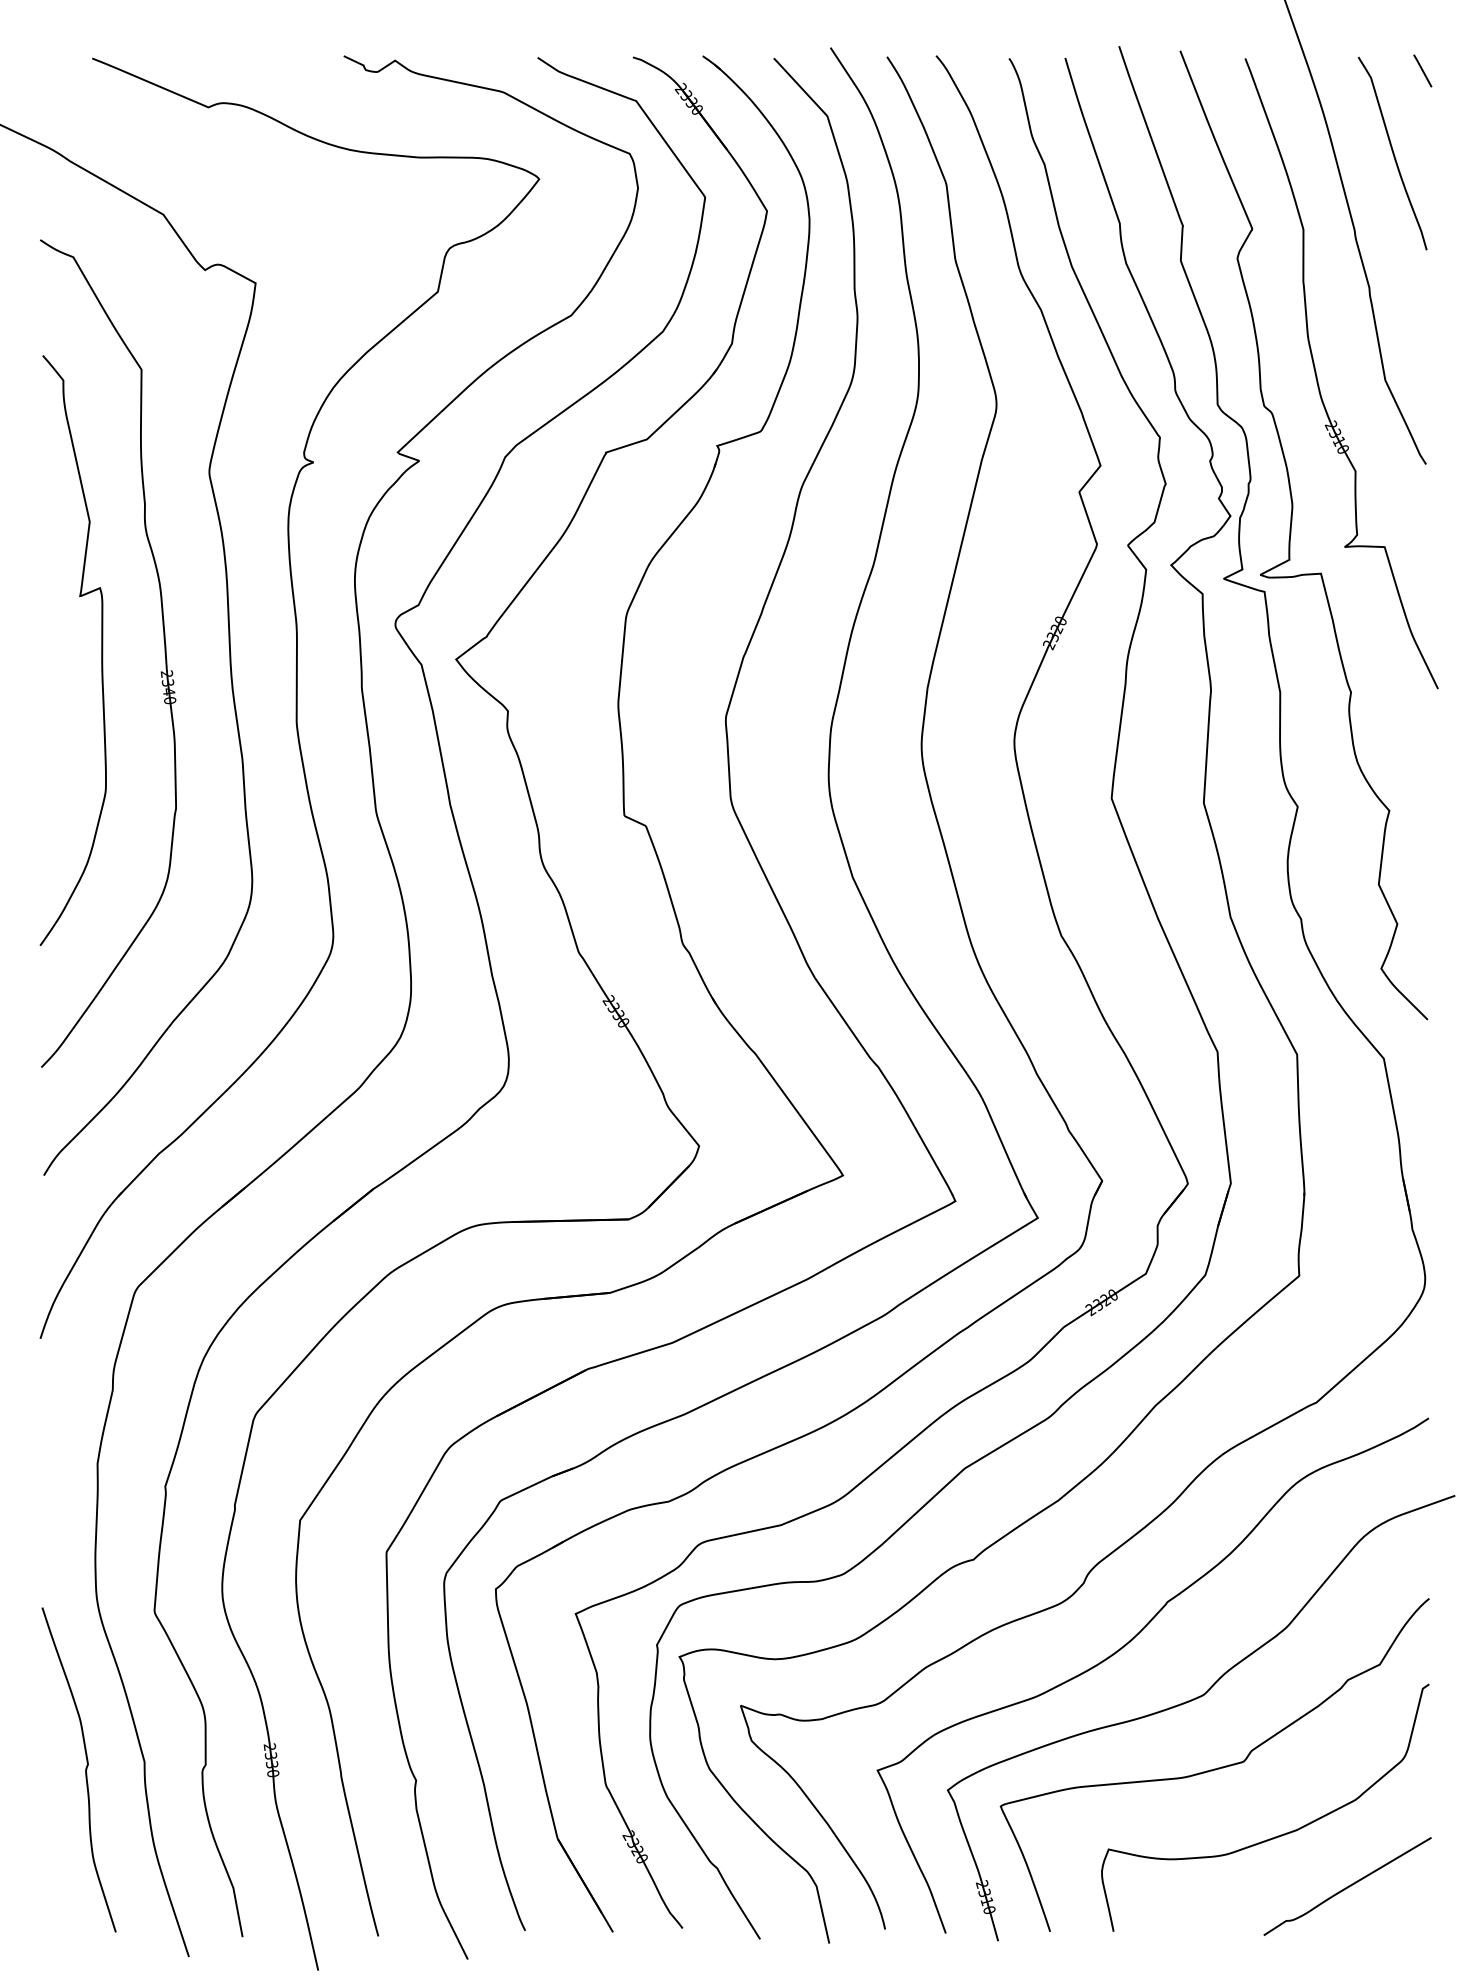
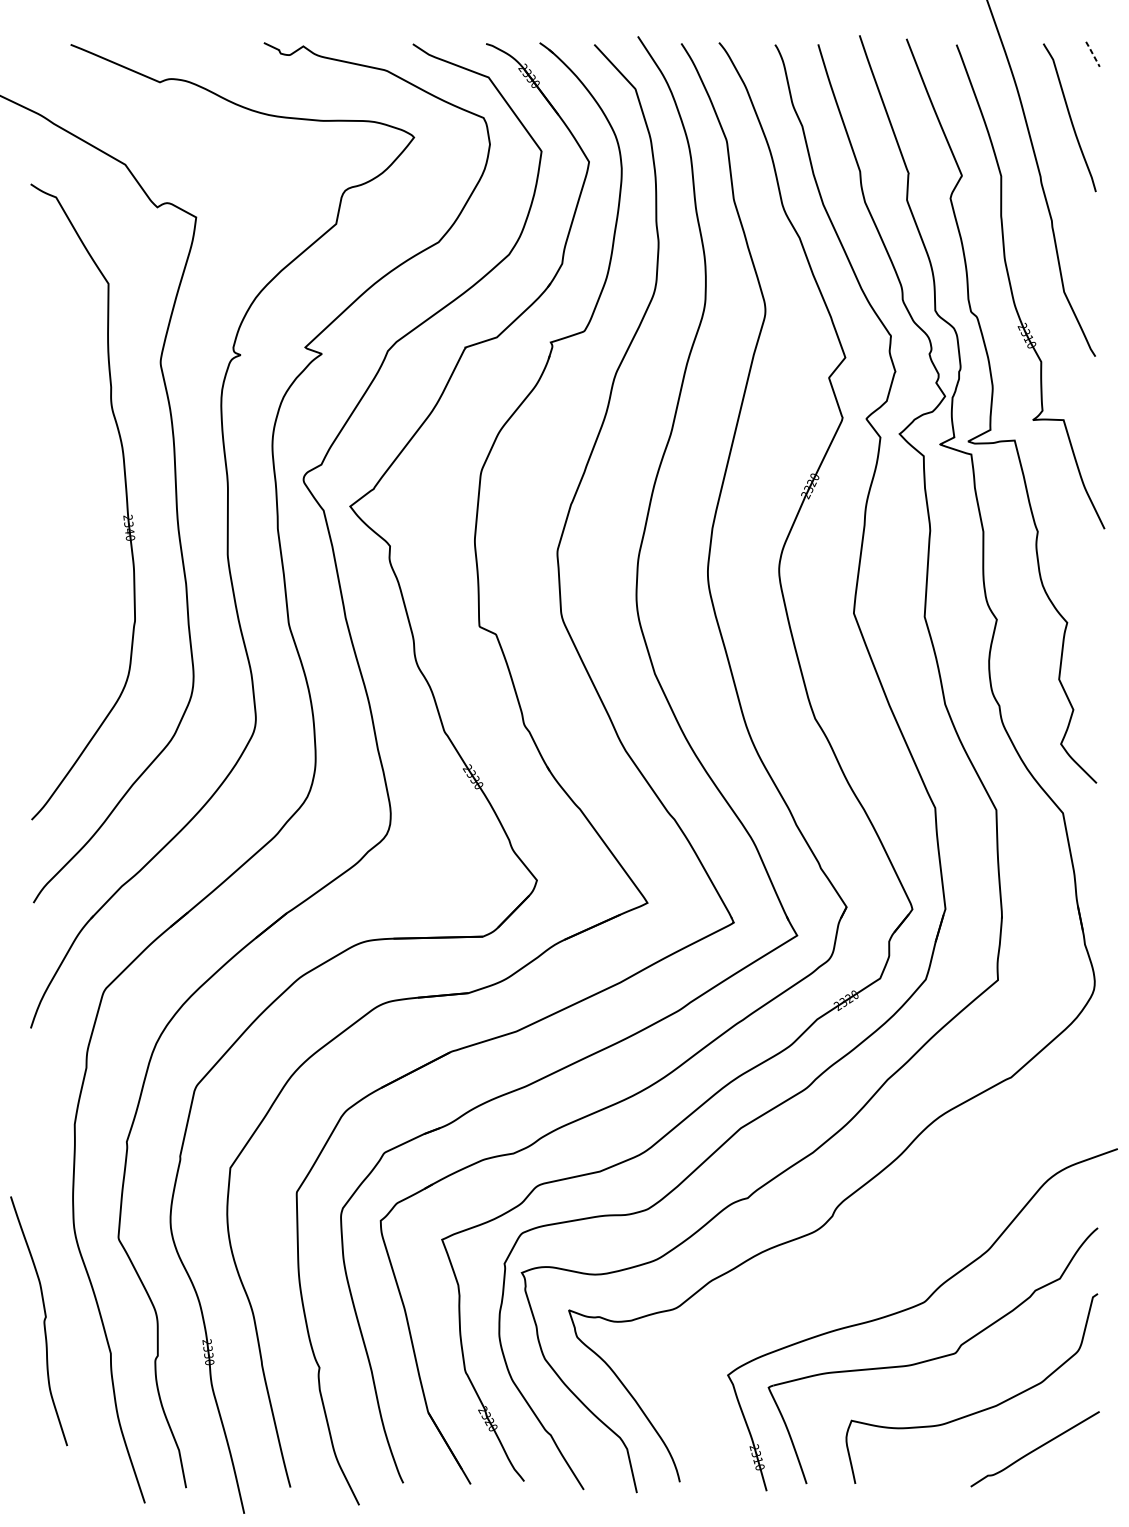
line: (1422, 70) -> (1092, 53), solid -> dashed
curve: (101, 650) -> (77, 499), removed
curve: (1129, 1643) -> (867, 1262), removed
curve: (85, 1769) -> (43, 1320), moved

